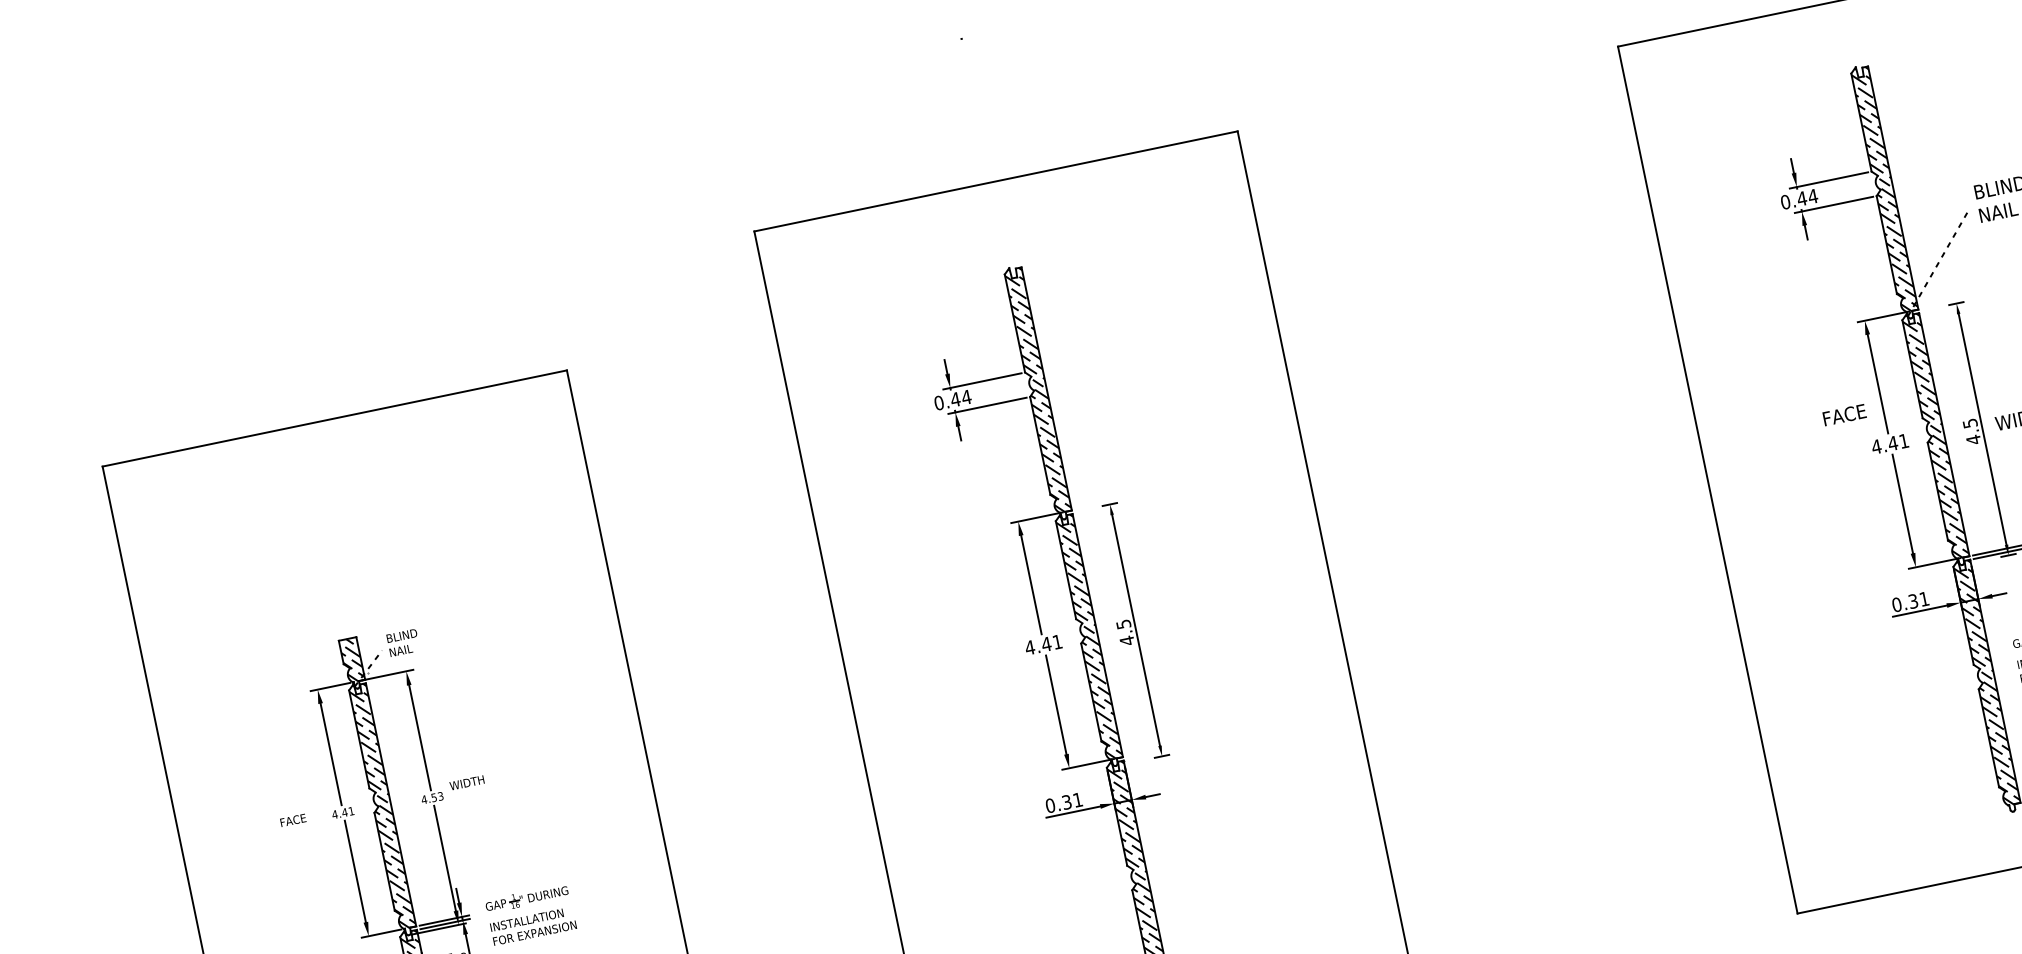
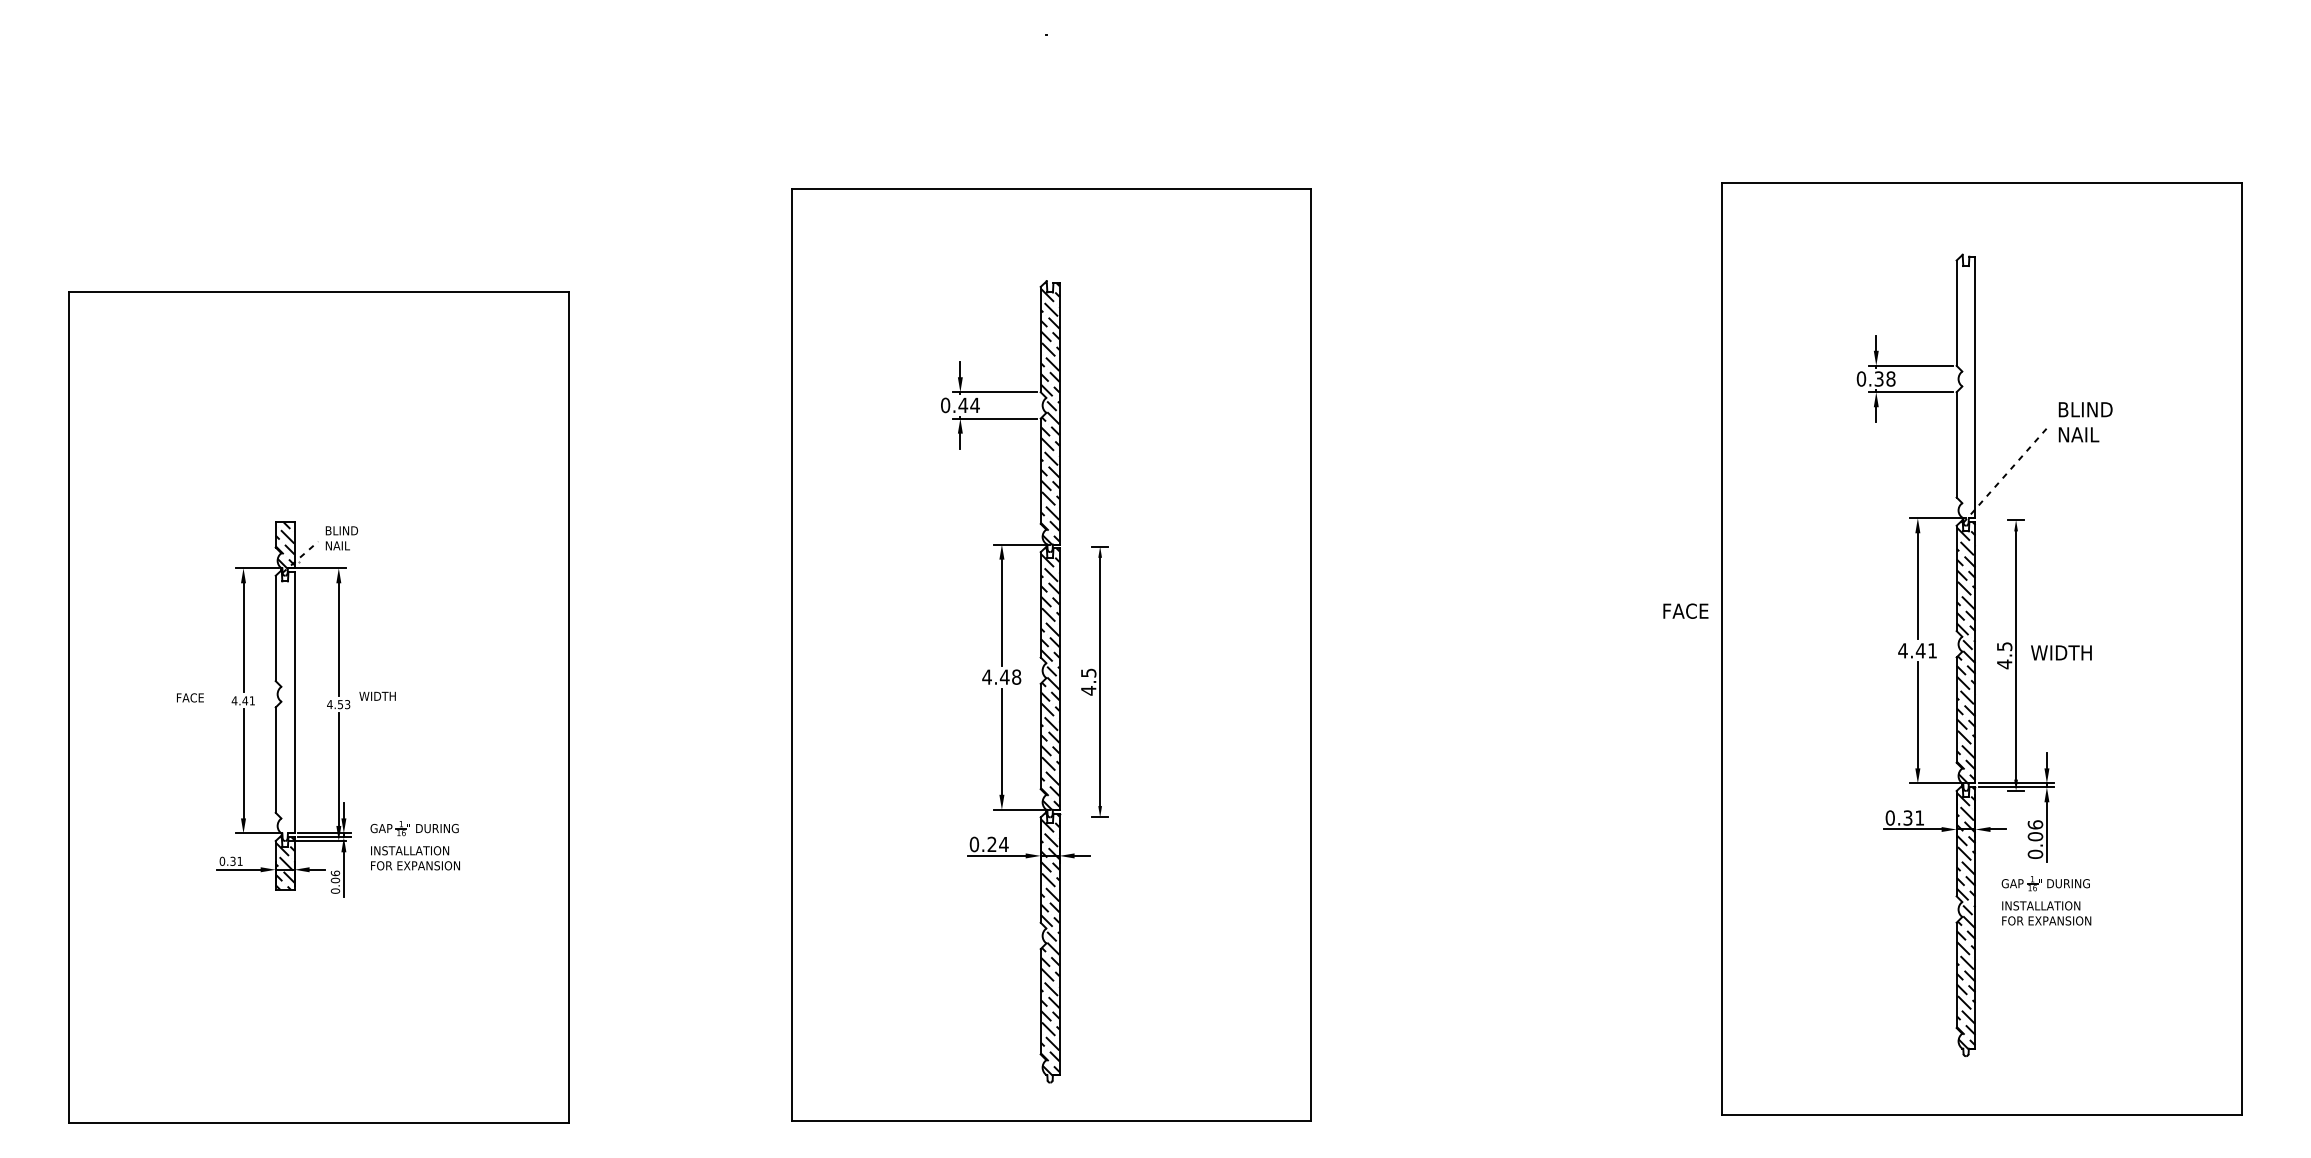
hatch: (1883, 190) -> (1965, 387), removed
text: (1806, 197) -> (1884, 378), 0.44 -> 0.38
text: (1844, 414) -> (1685, 610), moved
text: (1057, 641) -> (1016, 676), 4.41 -> 4.48
text: (1071, 801) -> (997, 844), 0.31 -> 0.24
hatch: (381, 806) -> (284, 702), removed

